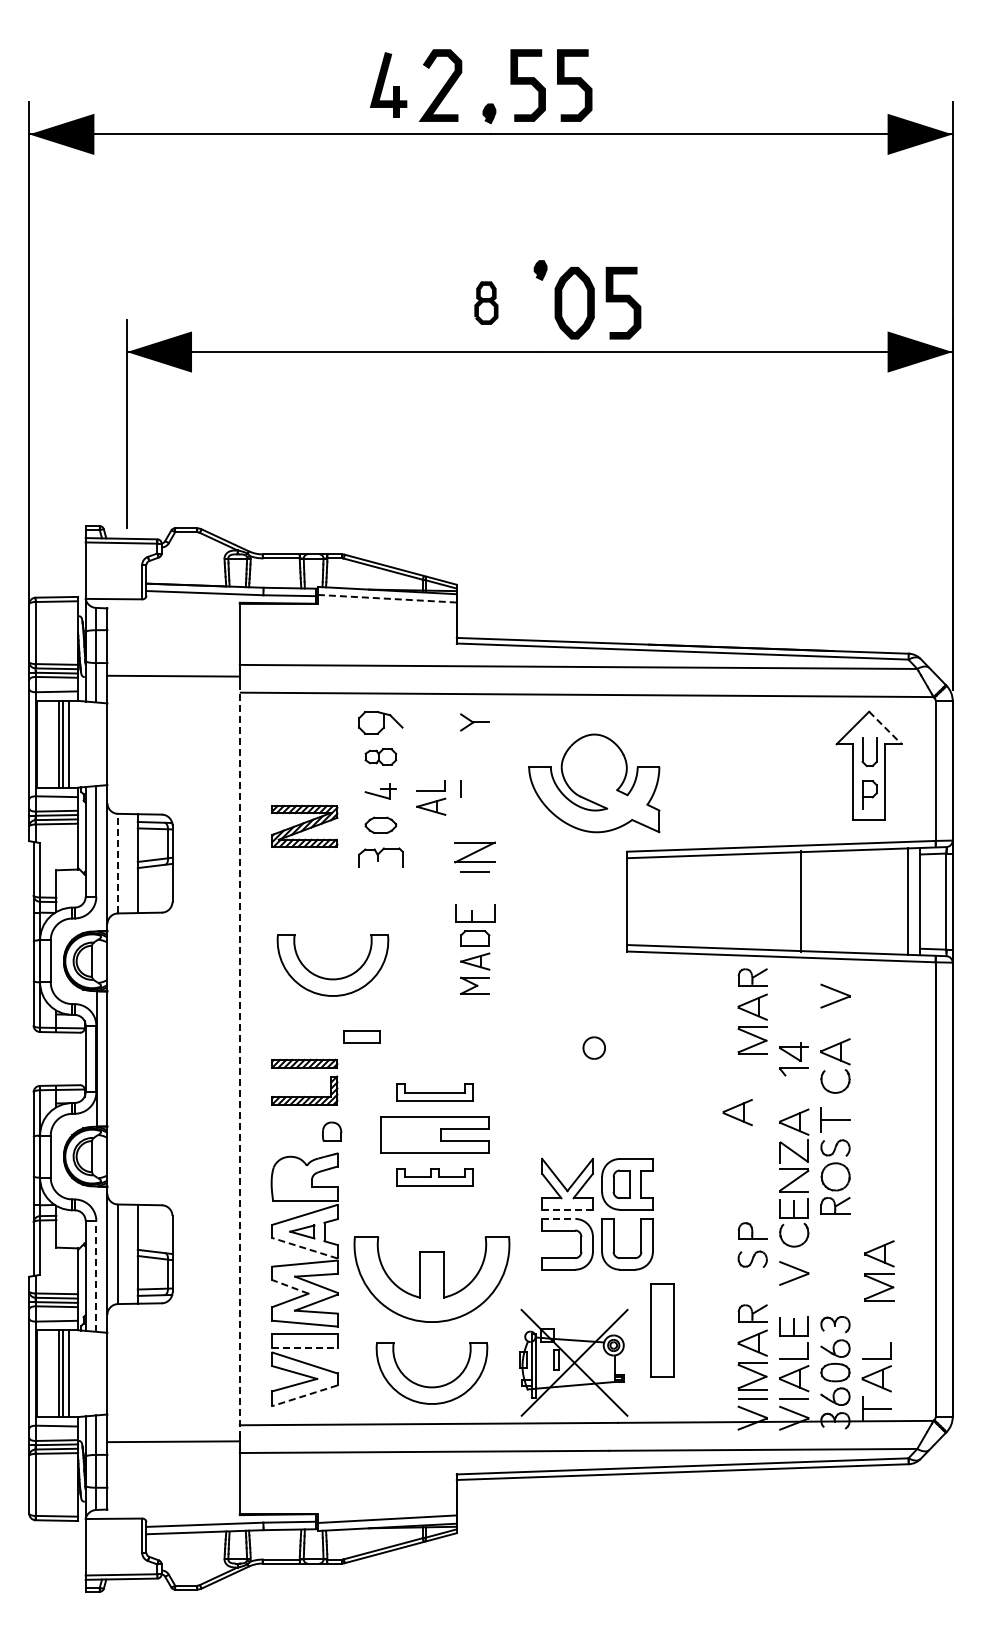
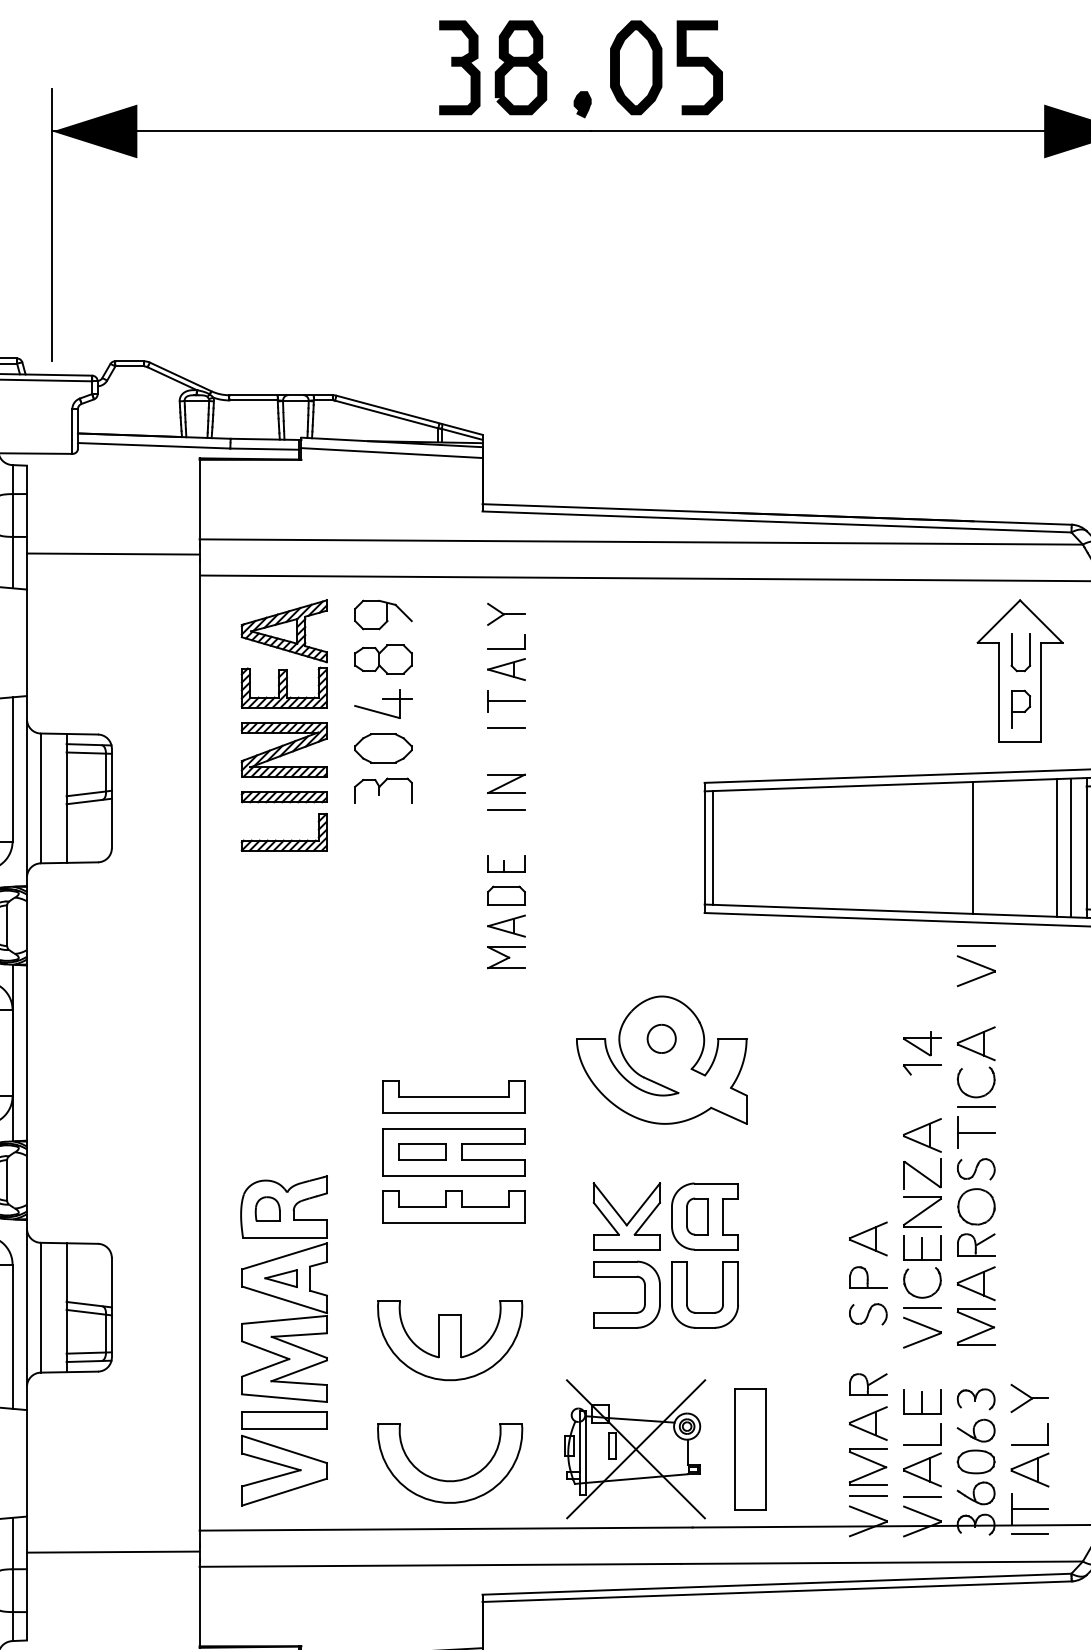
part: (540, 270) -> (582, 104), moved
part: (439, 302) -> (459, 66), added
part: (486, 302) -> (521, 66), size x1.67
line: (387, 598) -> (392, 452), dashed -> solid
line: (885, 728) -> (1041, 622), dashed -> solid
part: (304, 752) -> (283, 653), added
part: (380, 756) -> (383, 658), size x1.43
part: (594, 783) -> (662, 1060), moved
line: (475, 788) -> (506, 700), added
part: (380, 790) -> (383, 703), size x1.43
part: (431, 797) -> (506, 657), moved
line: (475, 809) -> (506, 727), added
part: (380, 825) -> (383, 748), size x1.43
part: (475, 852) -> (506, 783), size x0.71
line: (118, 863) -> (41, 798), dashed -> solid
line: (633, 901) -> (712, 847), added
line: (801, 901) -> (973, 847), moved
line: (897, 901) -> (1057, 847), added
part: (474, 913) -> (505, 863), size x0.71
line: (835, 977) -> (976, 946), added
part: (332, 978) -> (320, 948), removed
part: (752, 1011) -> (868, 991), removed
part: (361, 1036) -> (422, 1151), moved
line: (239, 1058) -> (199, 1052), dashed -> solid
part: (304, 1068) -> (283, 803), moved
part: (434, 1092) -> (453, 1096), size x1.43
line: (835, 1100) -> (976, 1107), added
part: (737, 1112) -> (868, 1238), moved
part: (332, 1131) -> (268, 1208), moved
part: (434, 1176) -> (453, 1206), size x1.43
line: (568, 1209) -> (628, 1249), dashed -> solid
line: (558, 1218) -> (615, 1261), dashed -> solid
line: (304, 1248) -> (283, 1300), dashed -> solid
line: (794, 1254) -> (922, 1307), added
part: (879, 1270) -> (976, 1305), moved
line: (96, 1276) -> (12, 1336), dashed -> solid
part: (431, 1279) -> (449, 1340), size x0.71
line: (290, 1286) -> (265, 1349), dashed -> solid
part: (876, 1323) -> (1029, 1397), added
part: (662, 1330) -> (750, 1448), moved
line: (304, 1347) -> (283, 1429), dashed -> solid
line: (304, 1395) -> (283, 1491), dashed -> solid
line: (876, 1427) -> (1029, 1533), added

